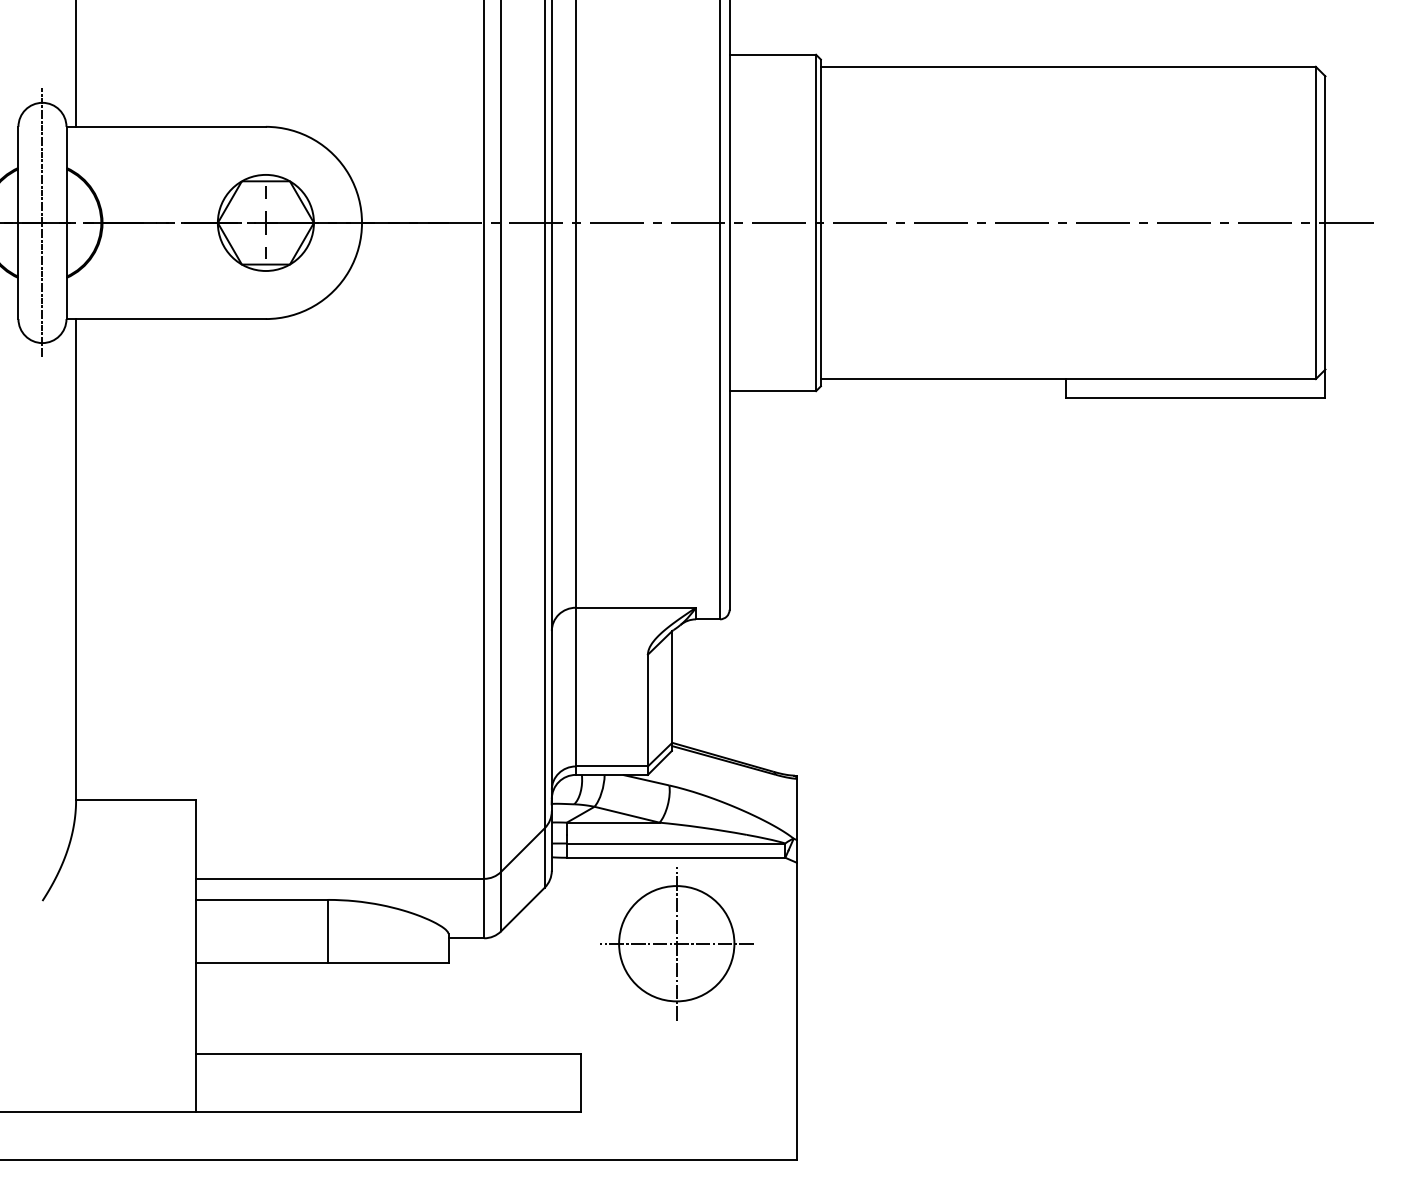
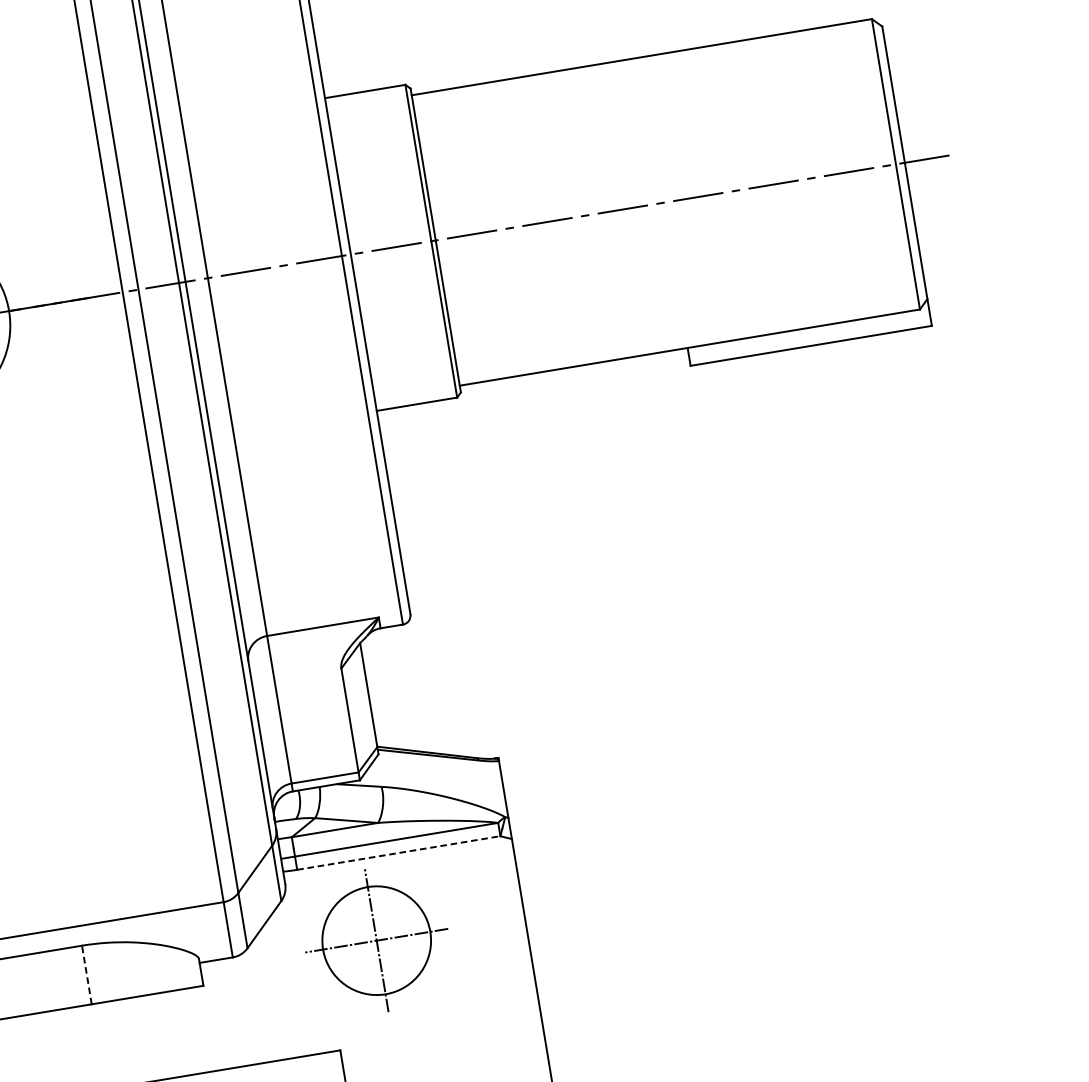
line: (676, 857) -> (399, 852), solid -> dashed
line: (328, 931) -> (87, 975), solid -> dashed
part: (676, 943) -> (376, 940), moved

